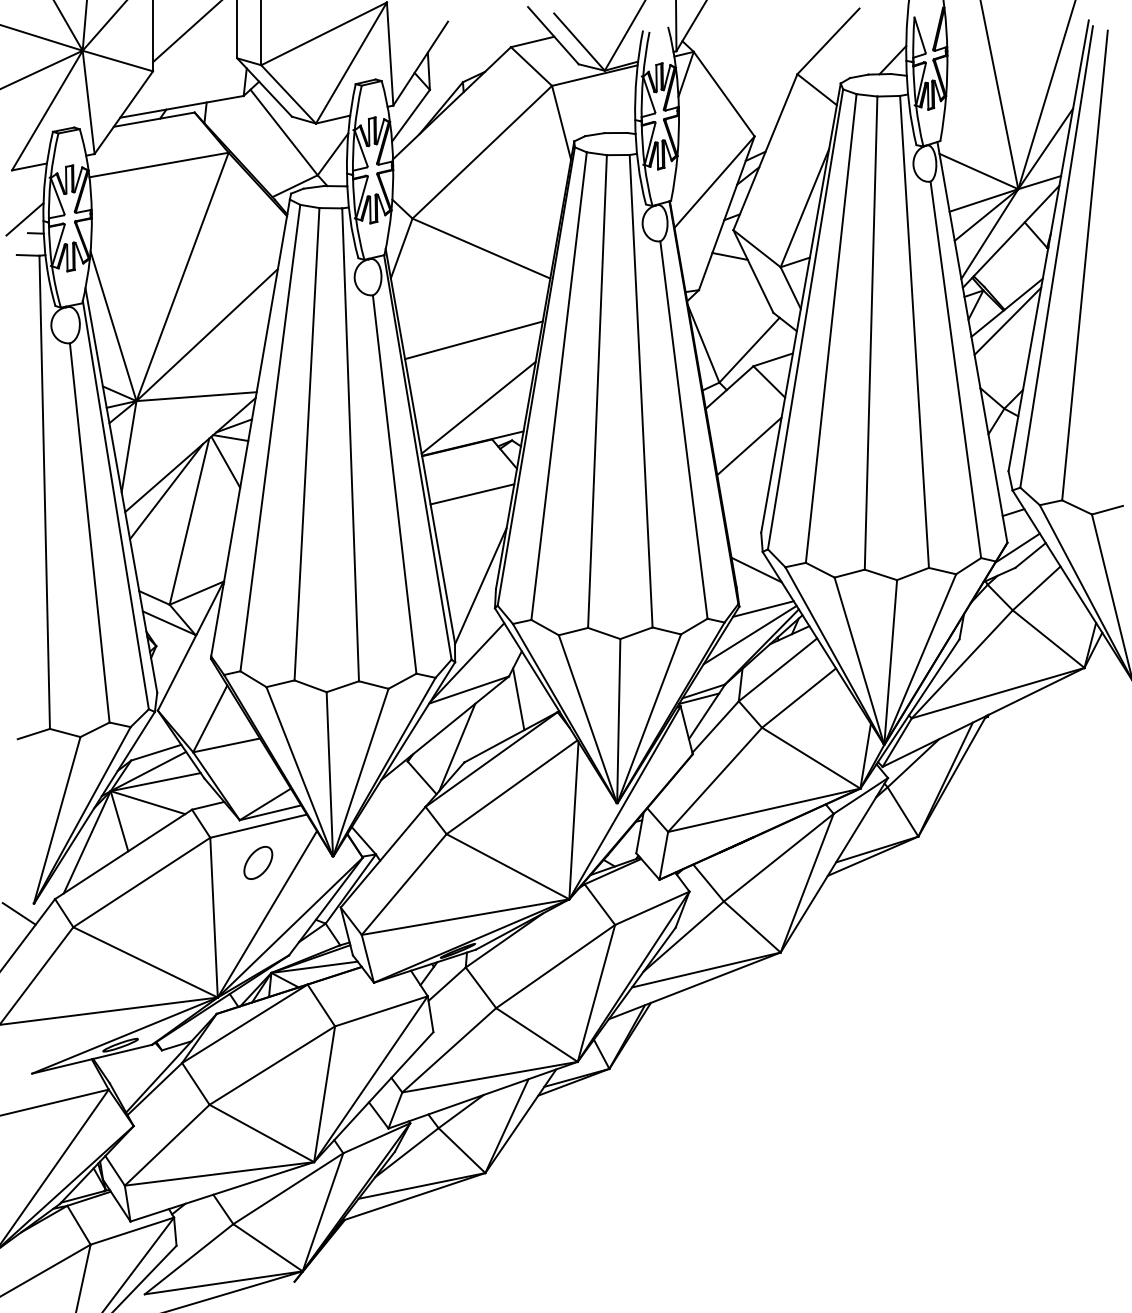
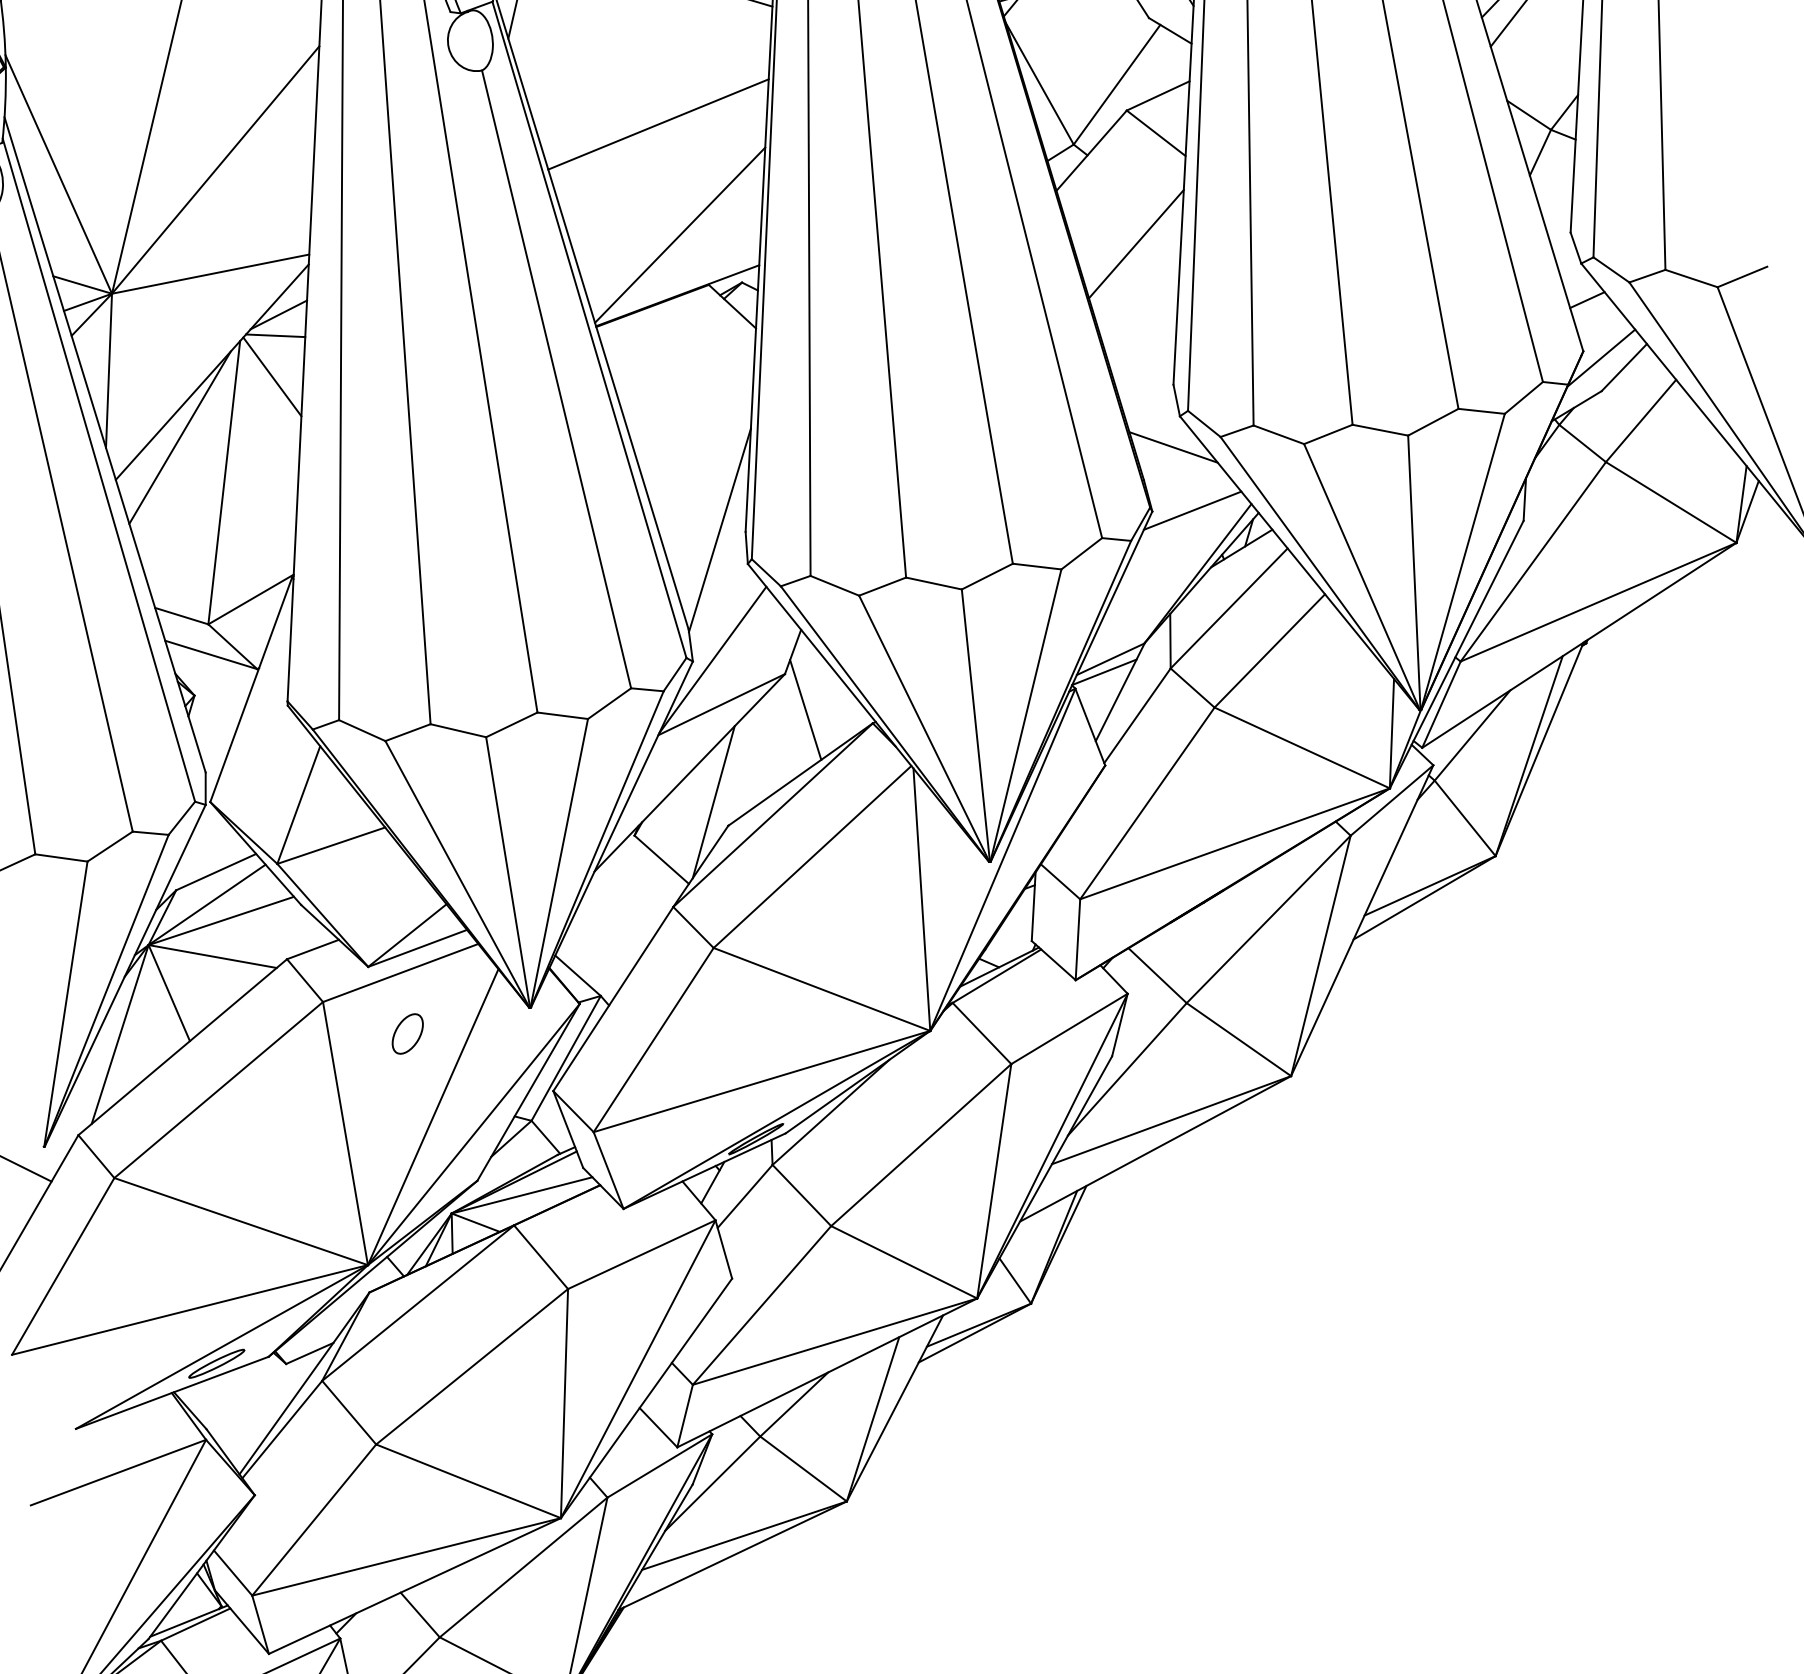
line: (472, 494) -> (687, 380), removed
line: (749, 634) -> (1174, 555), removed
part: (258, 862) -> (407, 1033), size x0.7

